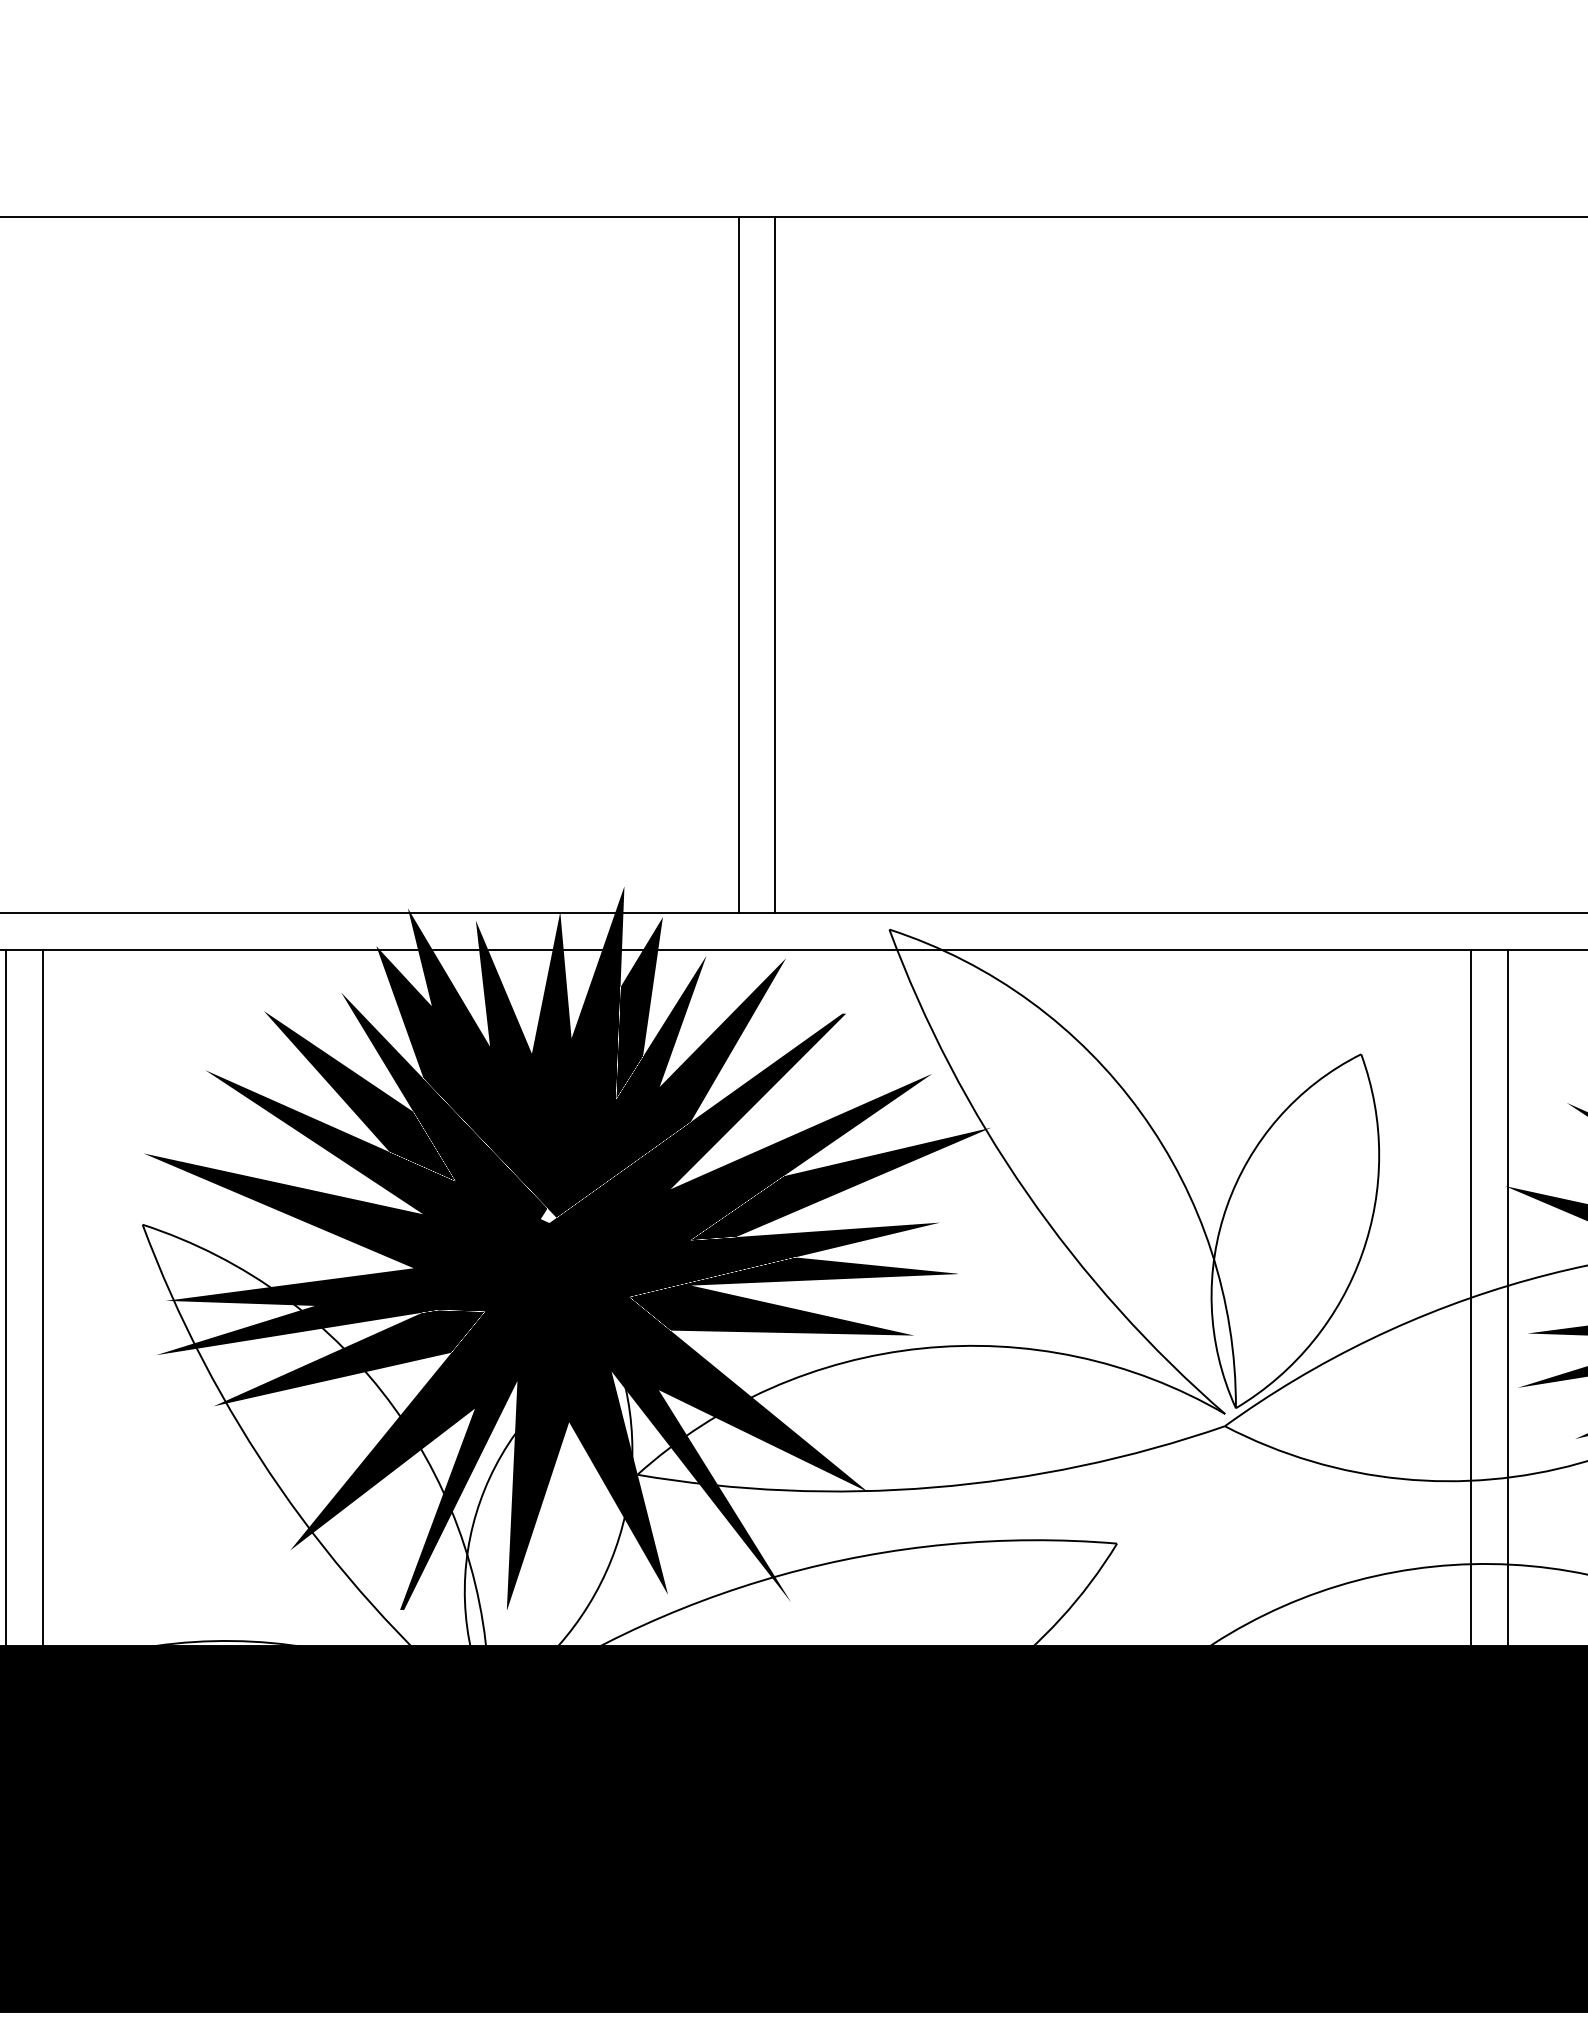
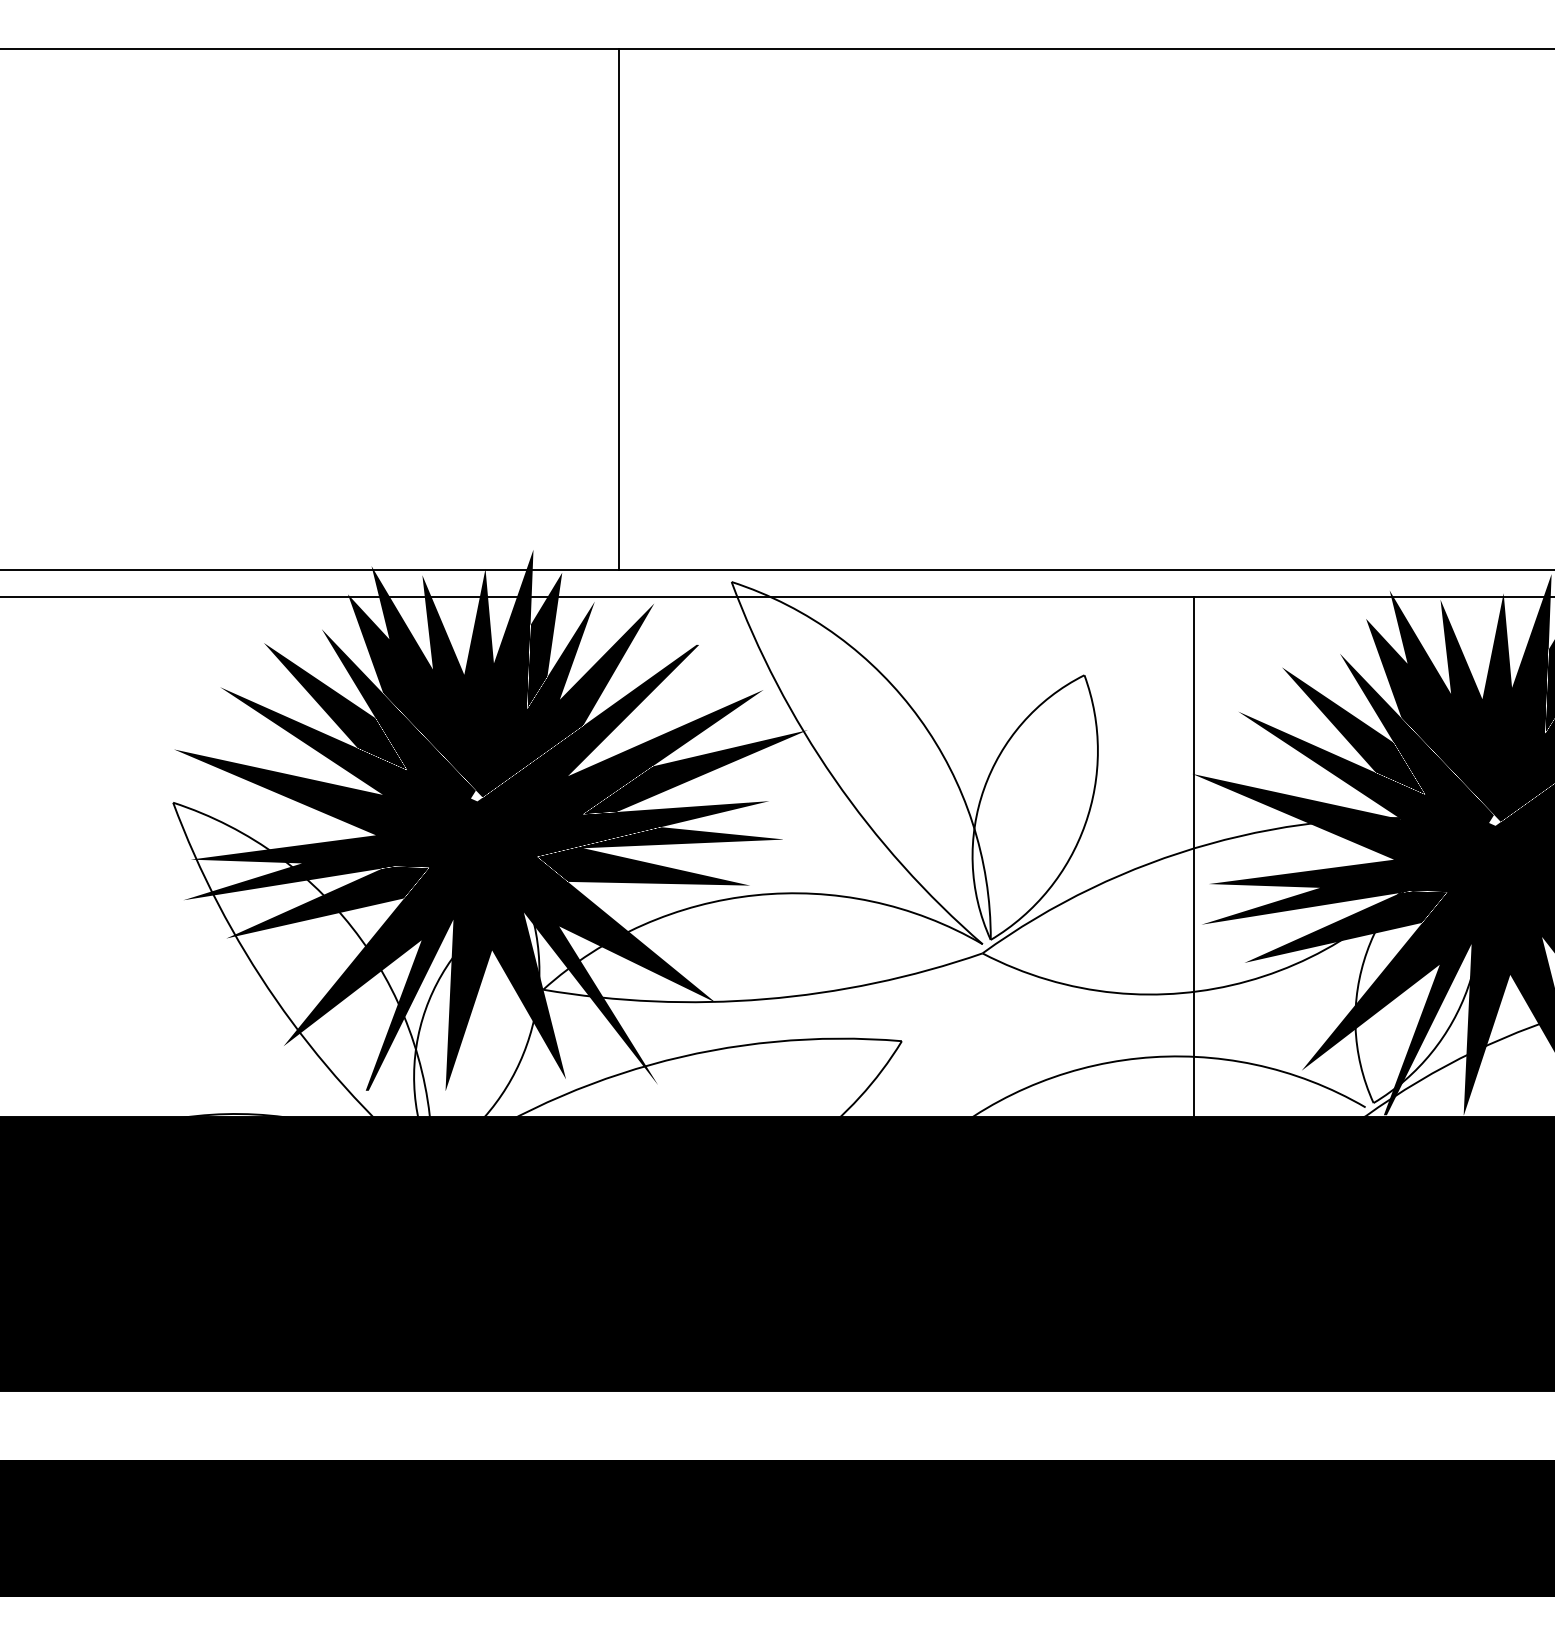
line: (775, 565) -> (646, 309), removed
line: (6, 1297) -> (71, 857), removed
line: (42, 1297) -> (98, 857), removed
line: (1470, 1297) -> (1166, 857), removed

